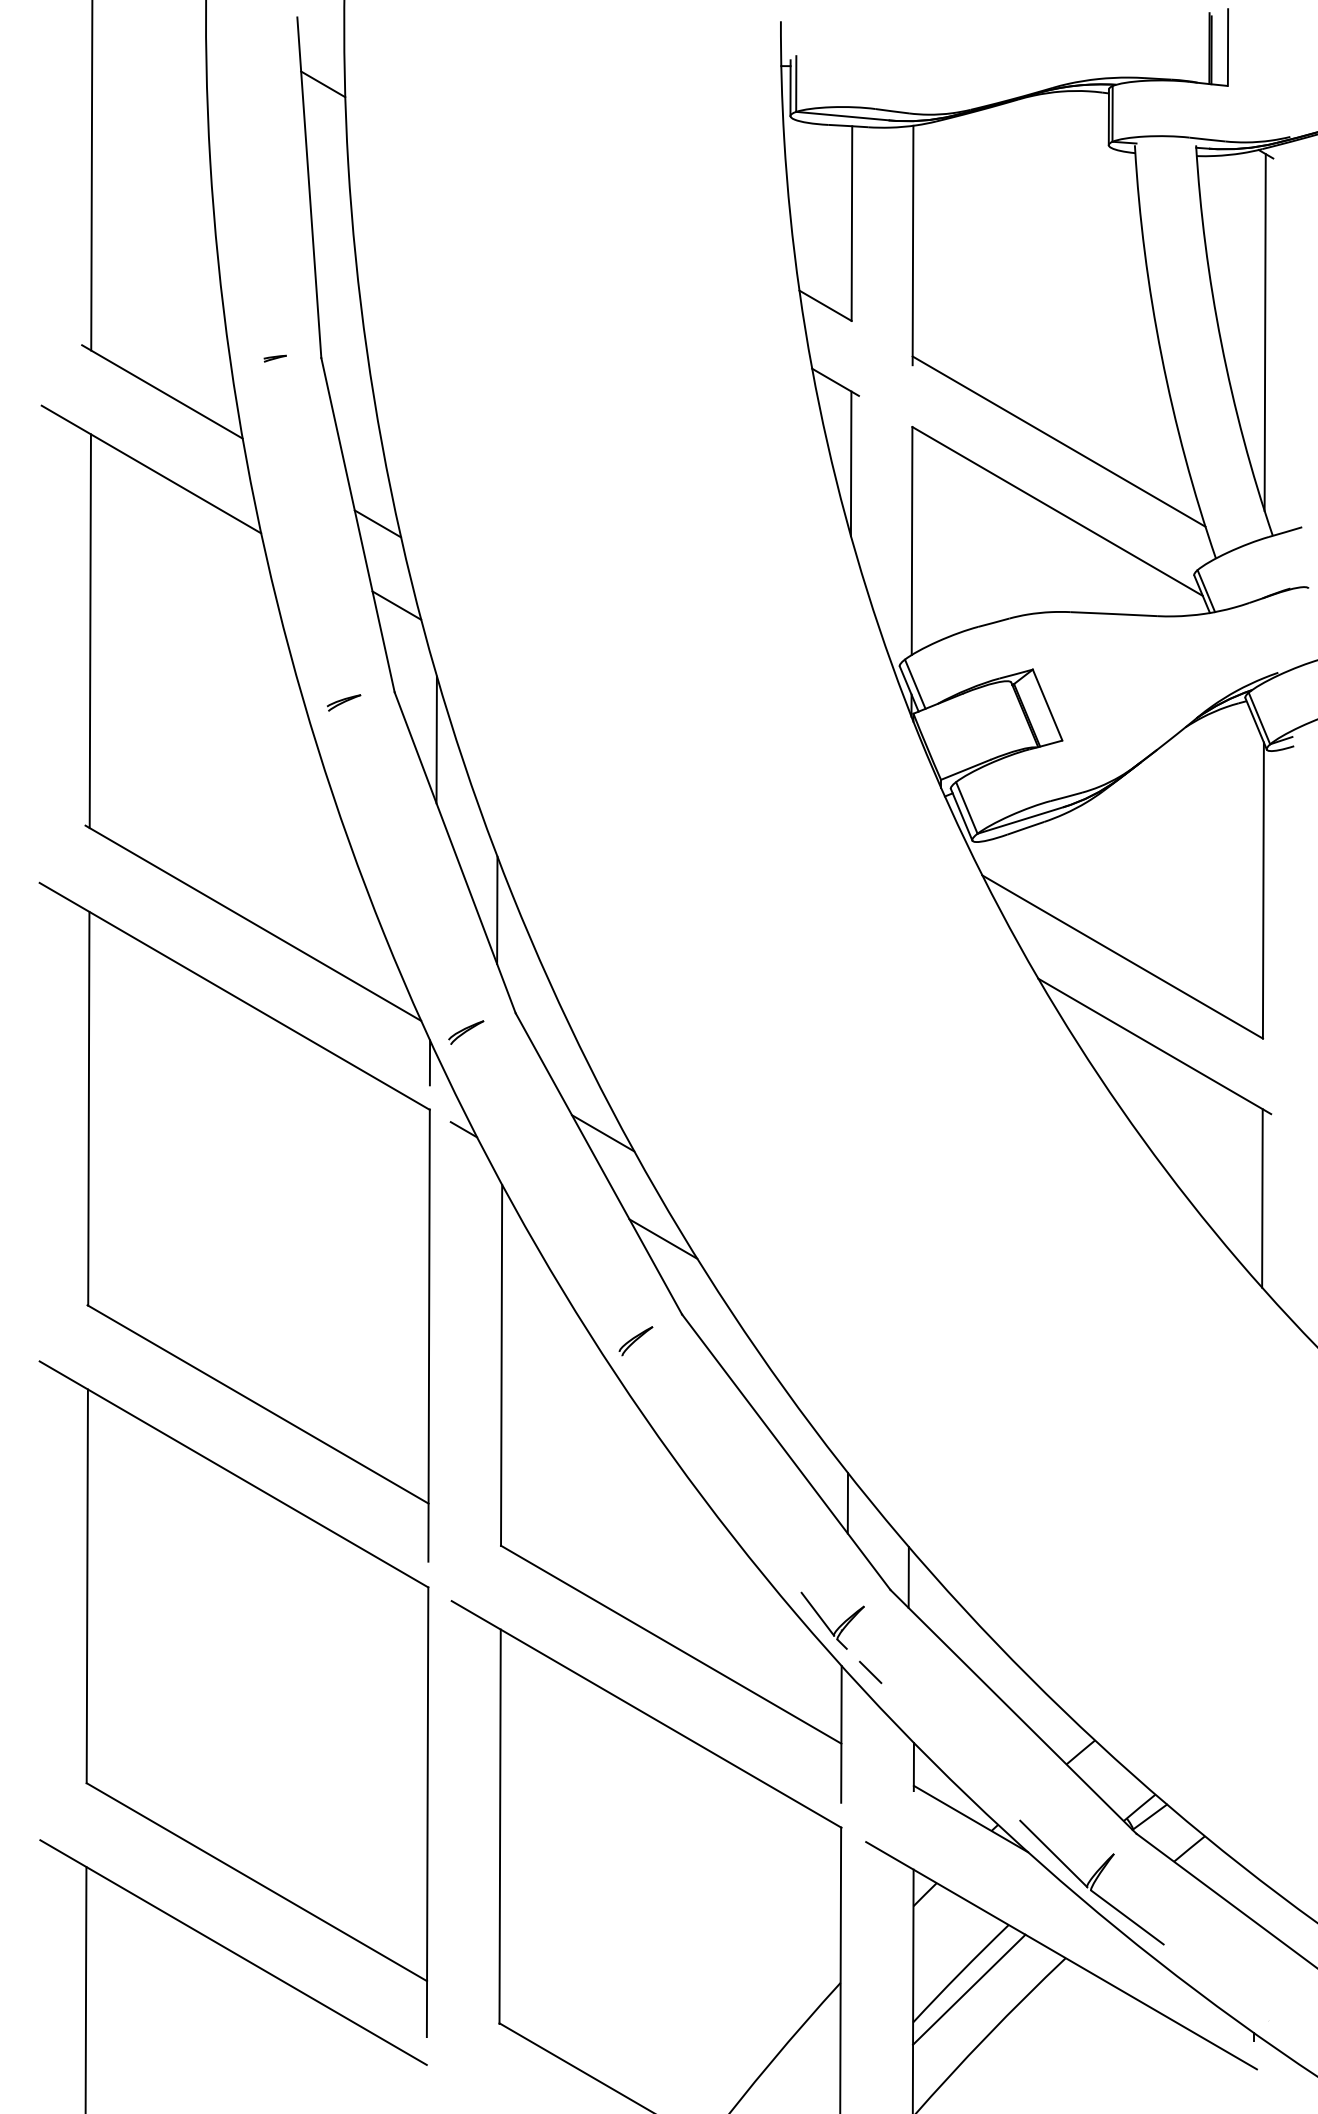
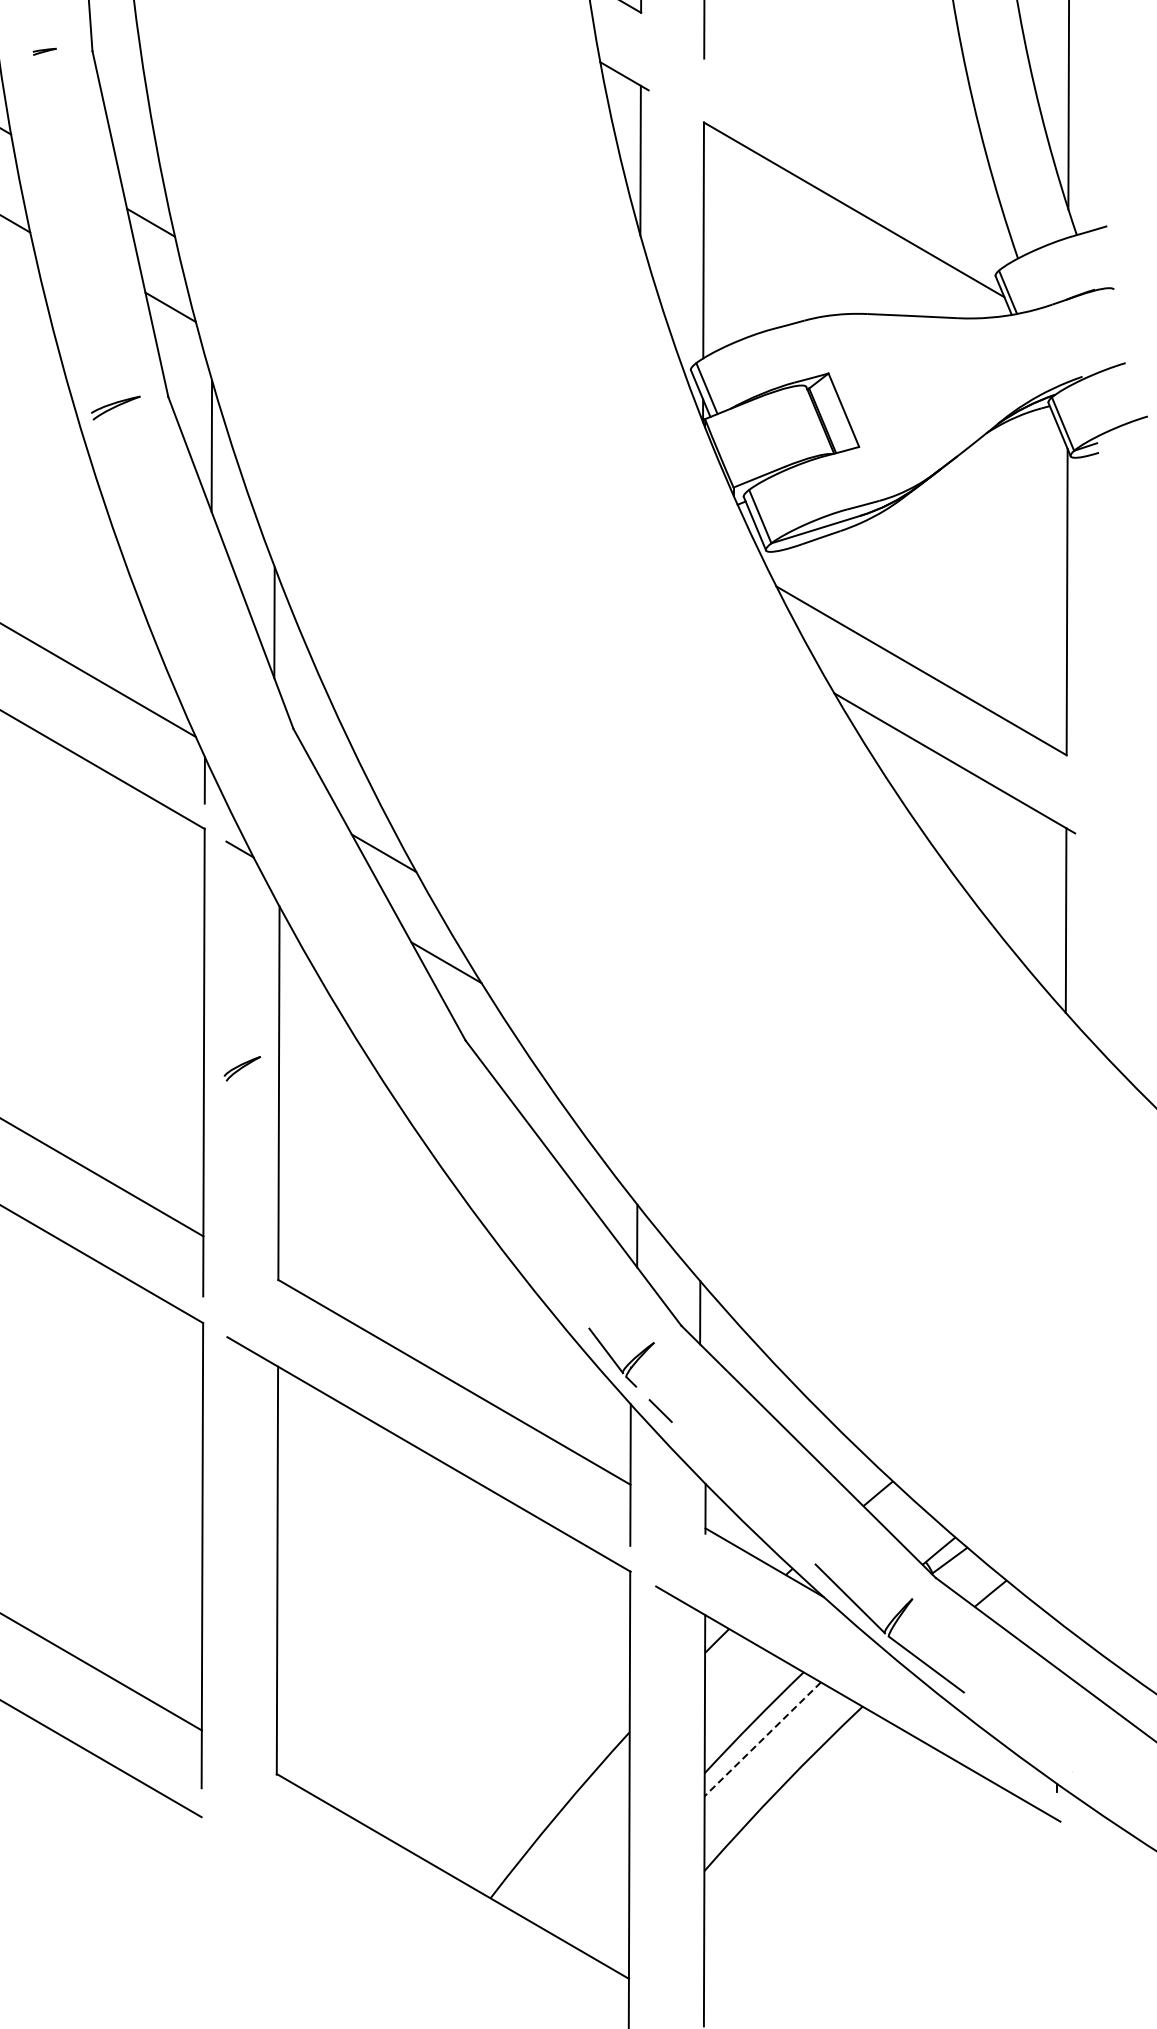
line: (1058, 441) -> (855, 137), removed
part: (344, 702) -> (116, 407), size x1.4
part: (466, 1032) -> (242, 1068), moved
part: (635, 1341) -> (417, 1068), removed
line: (969, 1989) -> (763, 1739), solid -> dashed

